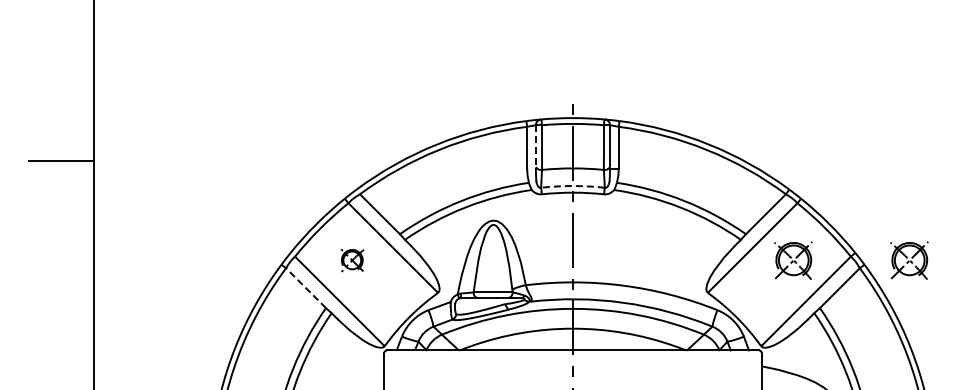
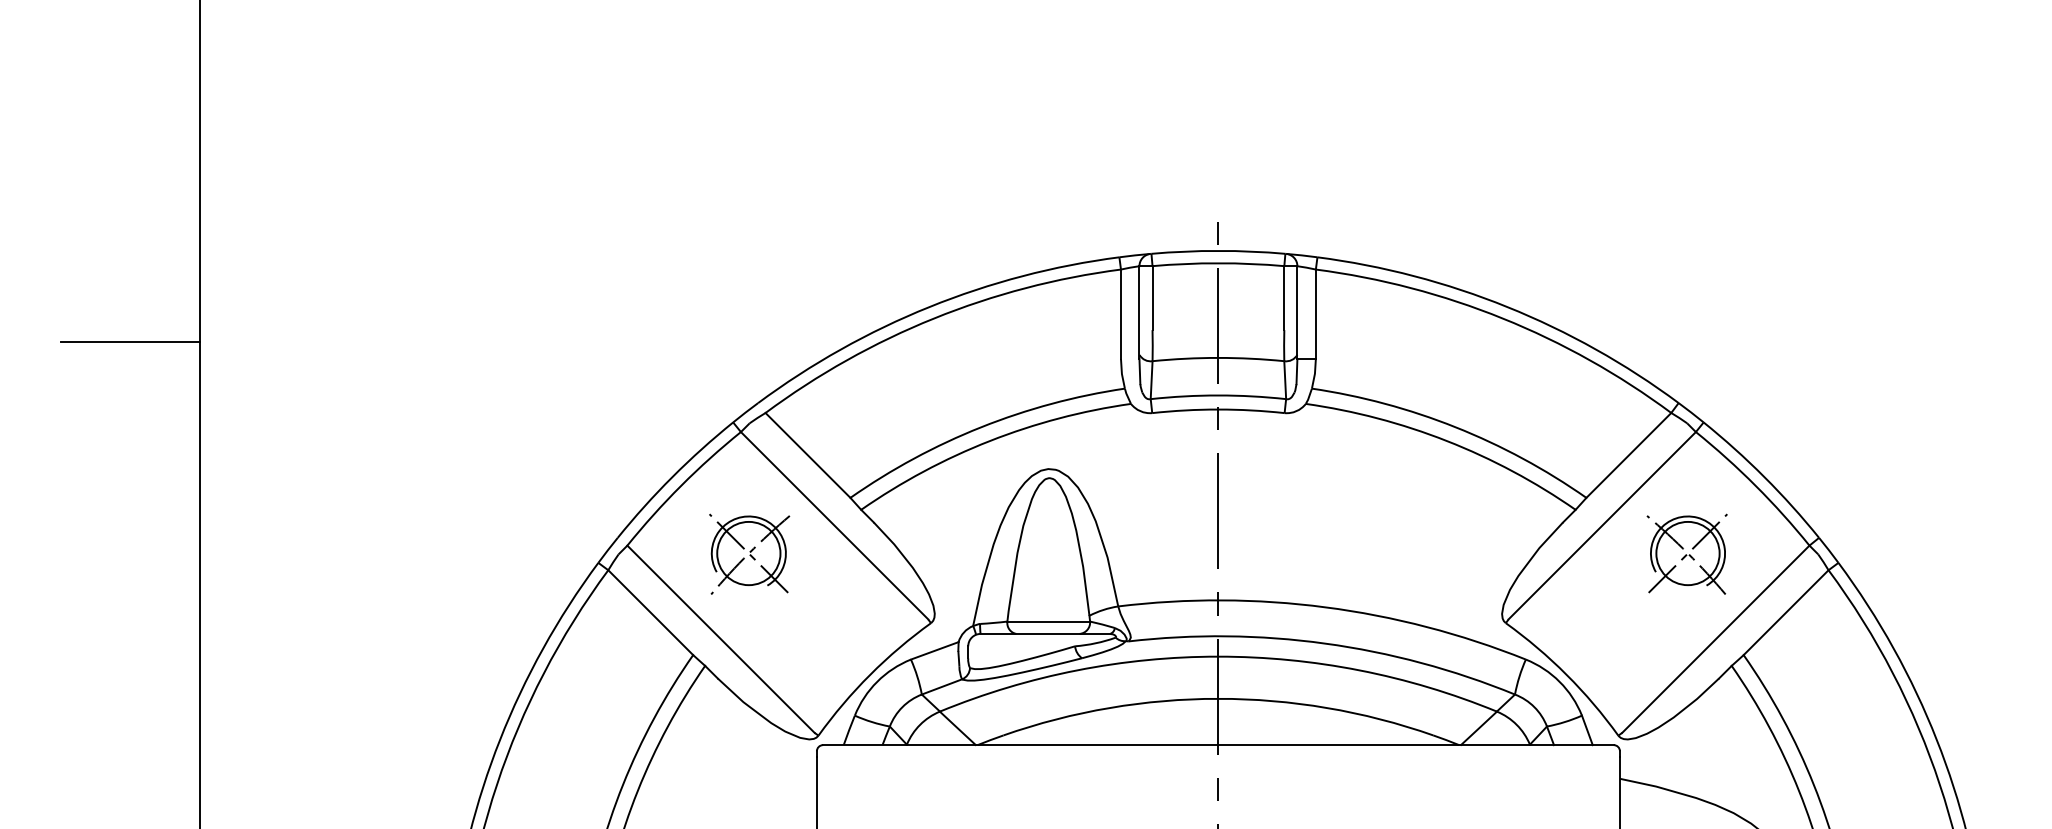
line: (535, 147) -> (1138, 313), dashed -> solid
arc: (572, 186) -> (1217, 396), dashed -> solid
part: (352, 260) -> (749, 553), size x1.67
part: (909, 260) -> (1934, 553), removed
line: (305, 287) -> (649, 611), dashed -> solid

